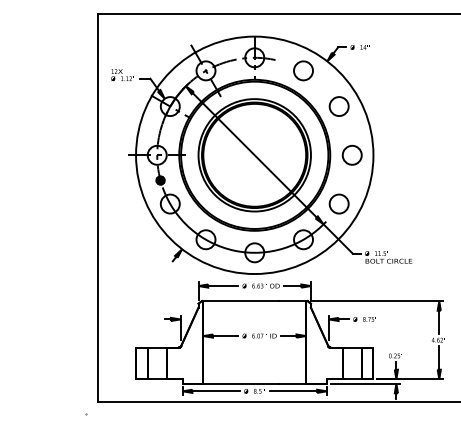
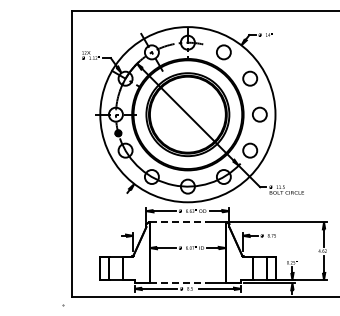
line: (242, 301) -> (178, 222), solid -> dashed
line: (242, 384) -> (178, 283), solid -> dashed

